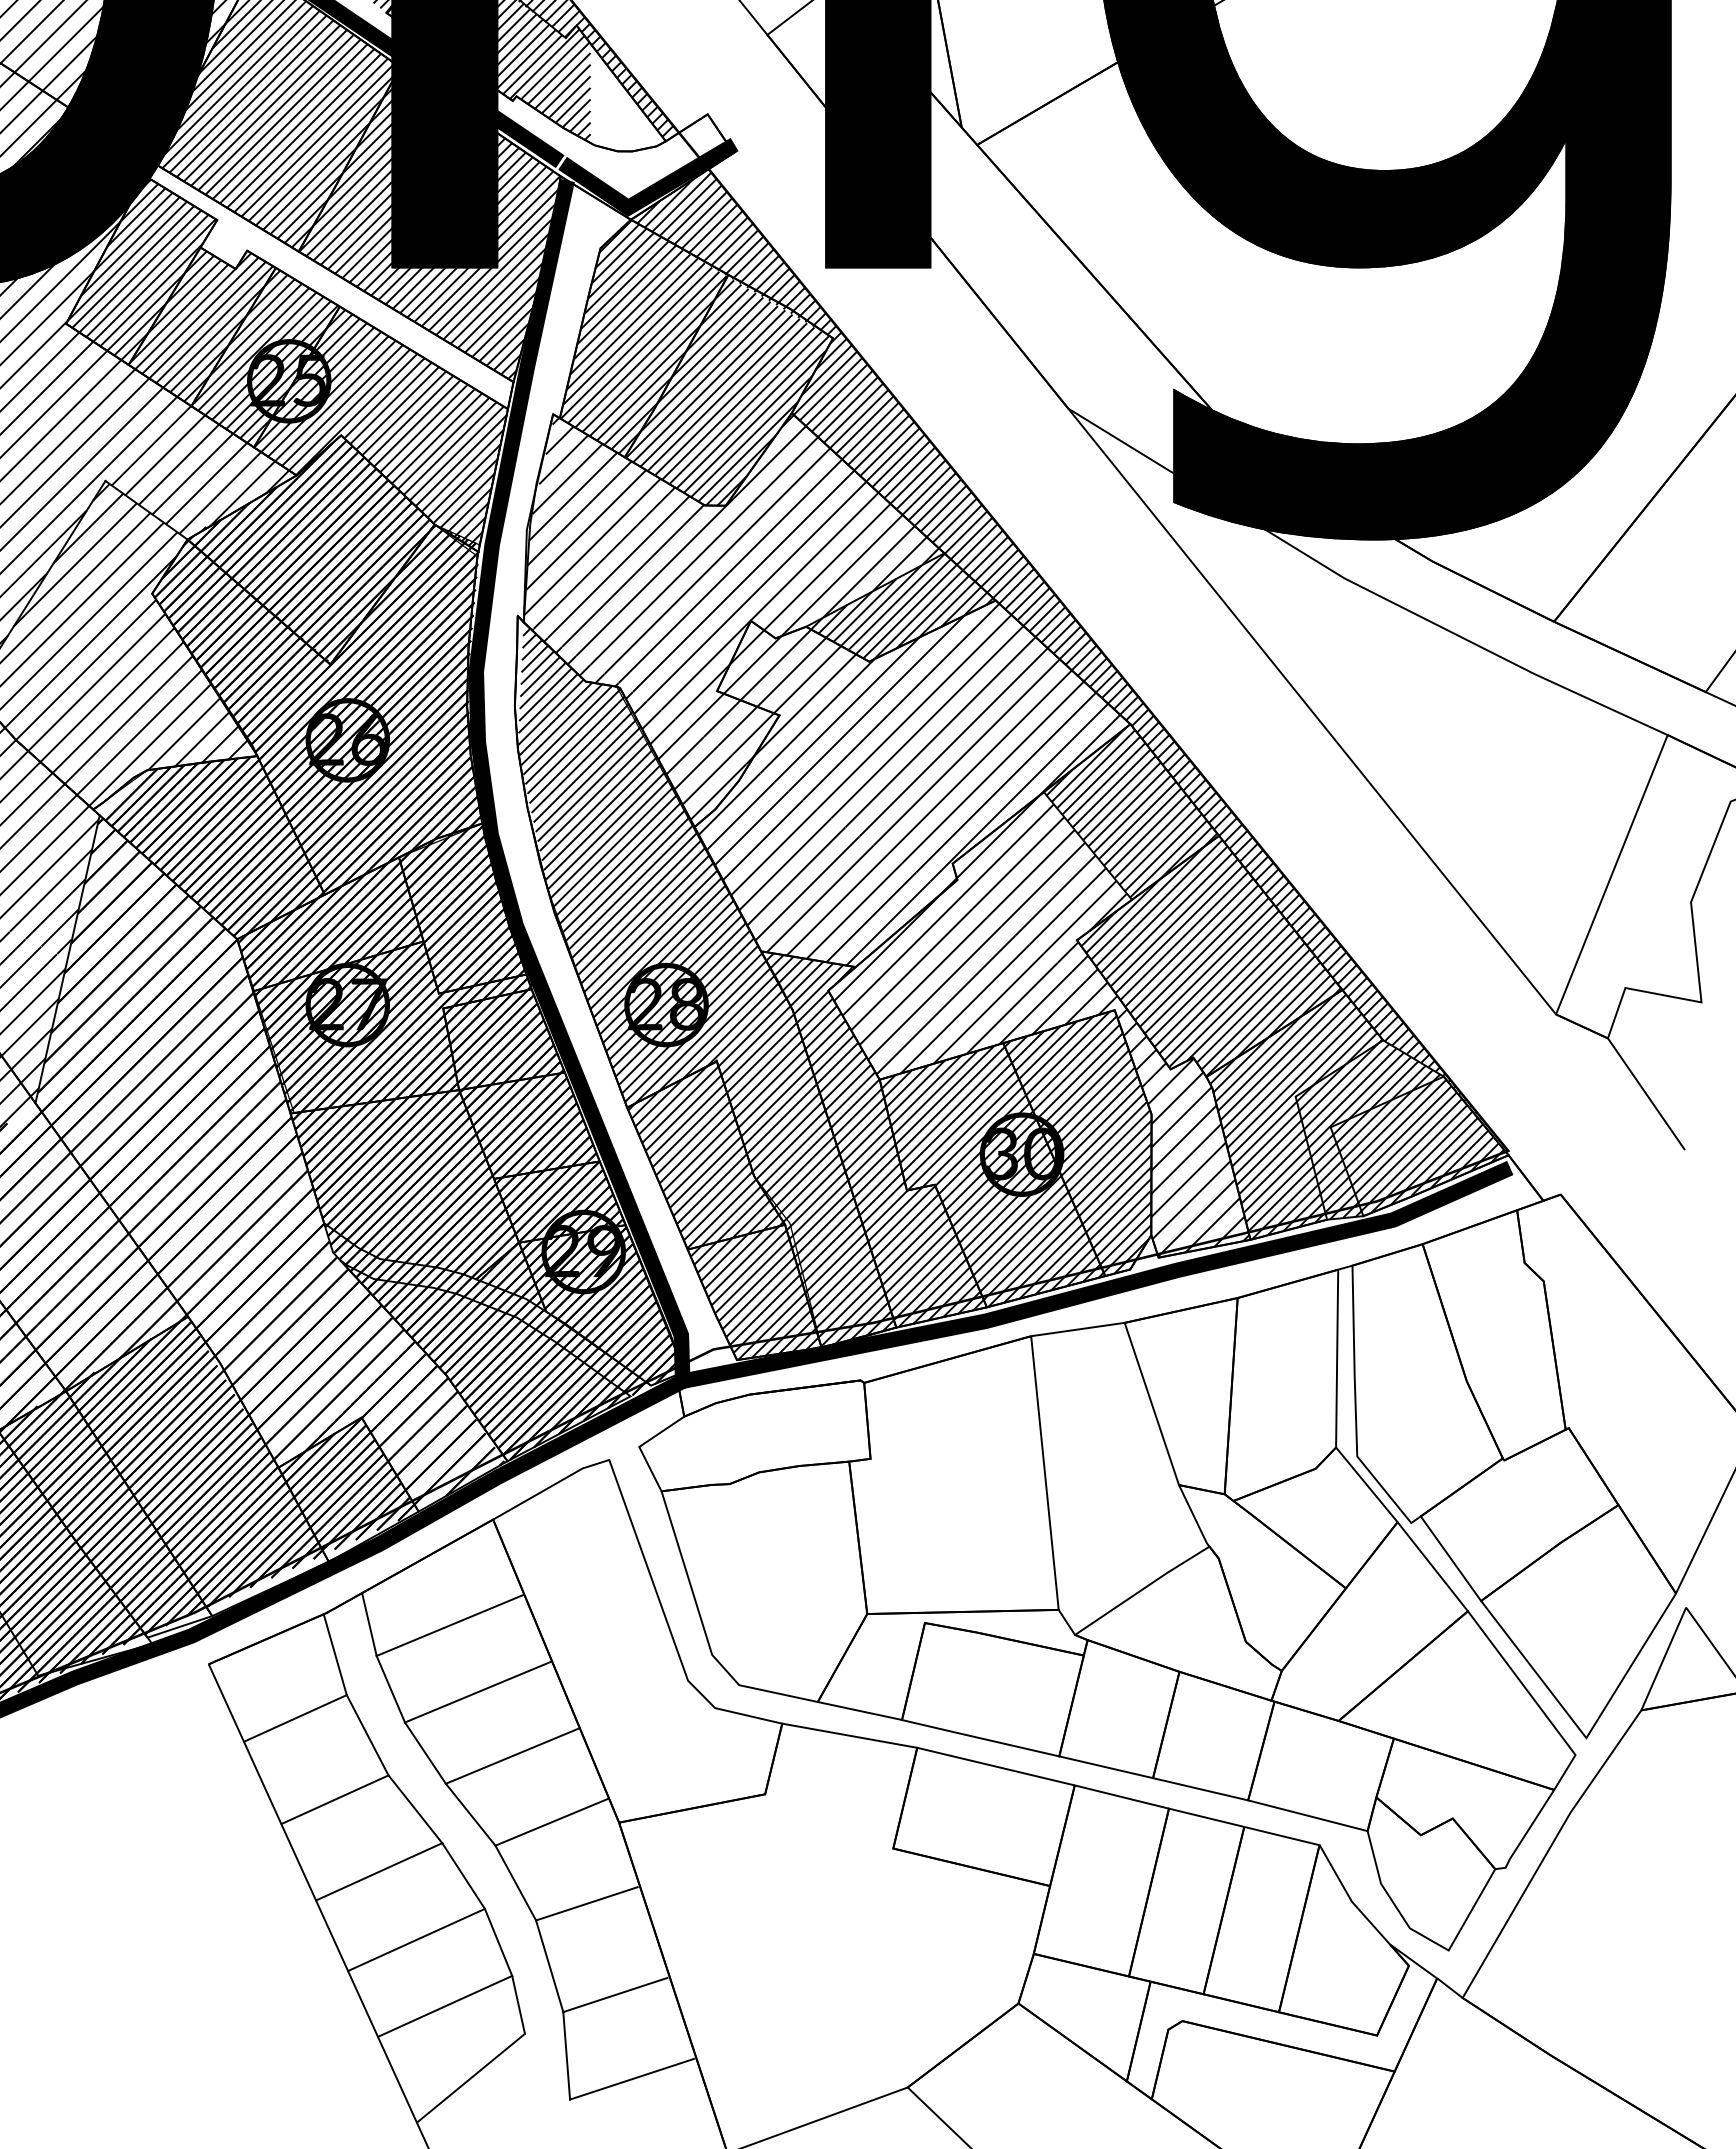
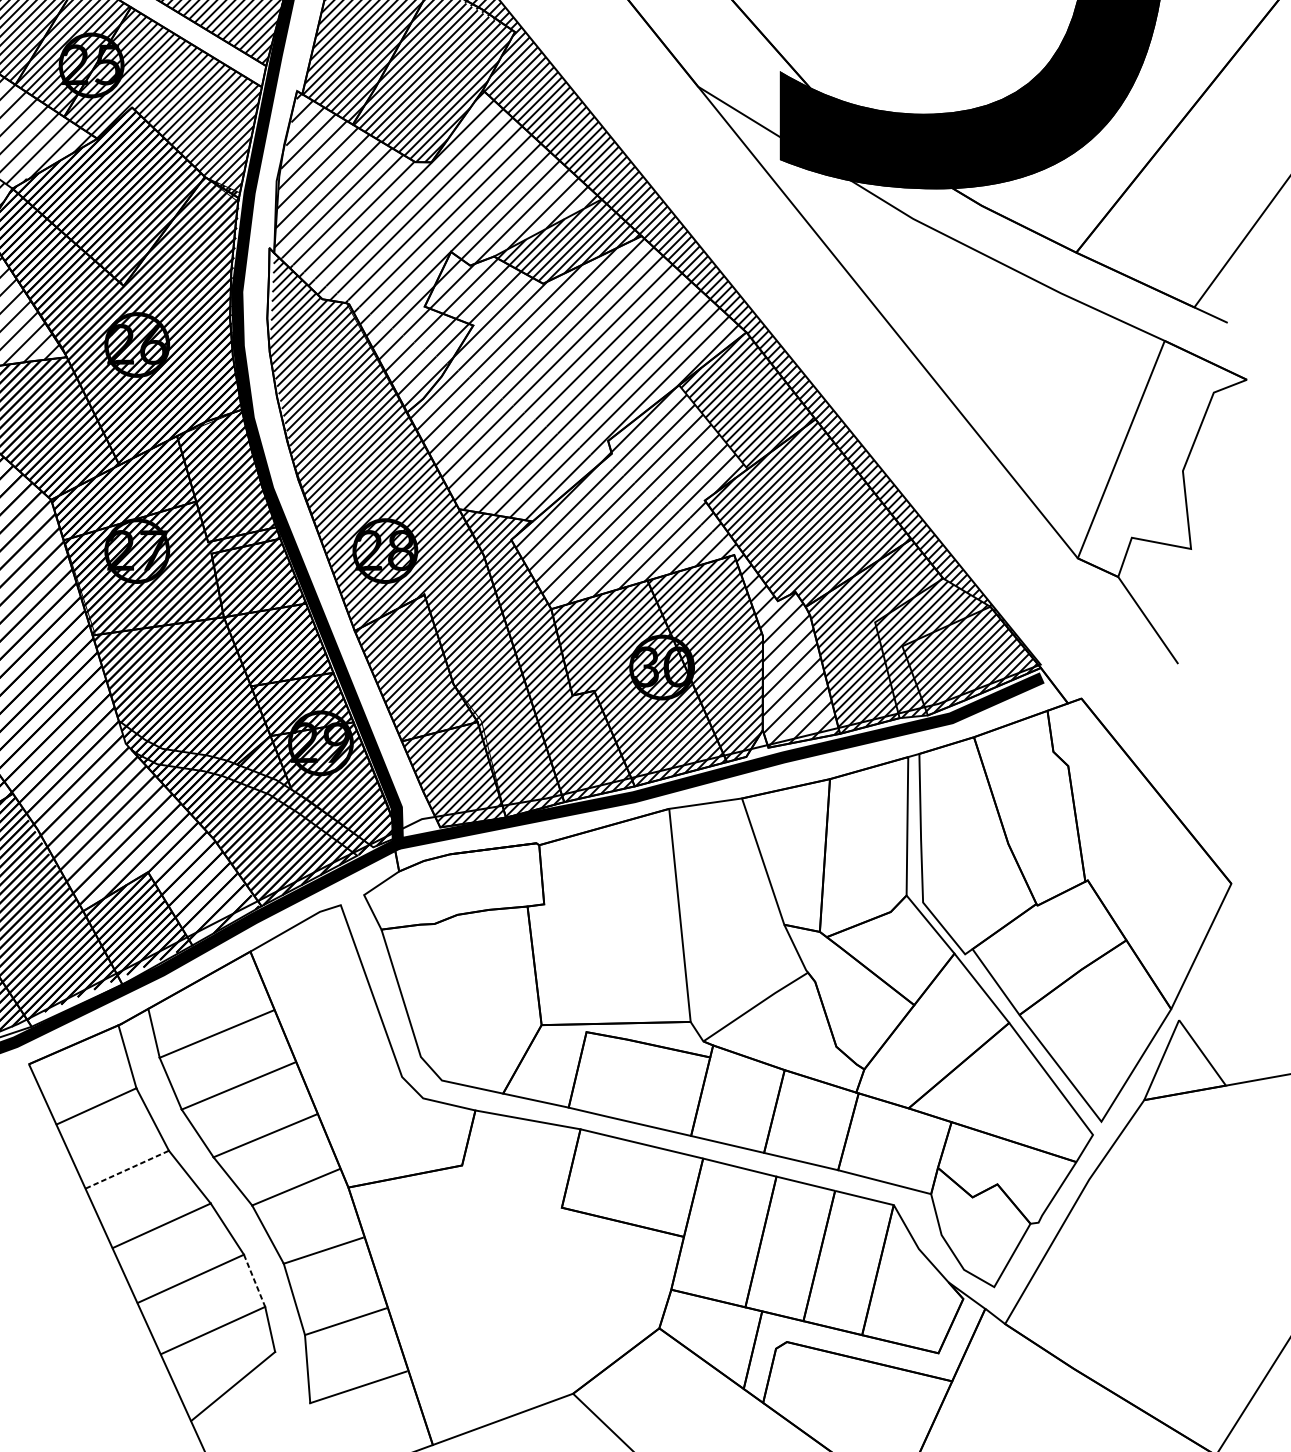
line: (335, 1799) -> (127, 1169), solid -> dashed
line: (498, 1942) -> (254, 1280), solid -> dashed

